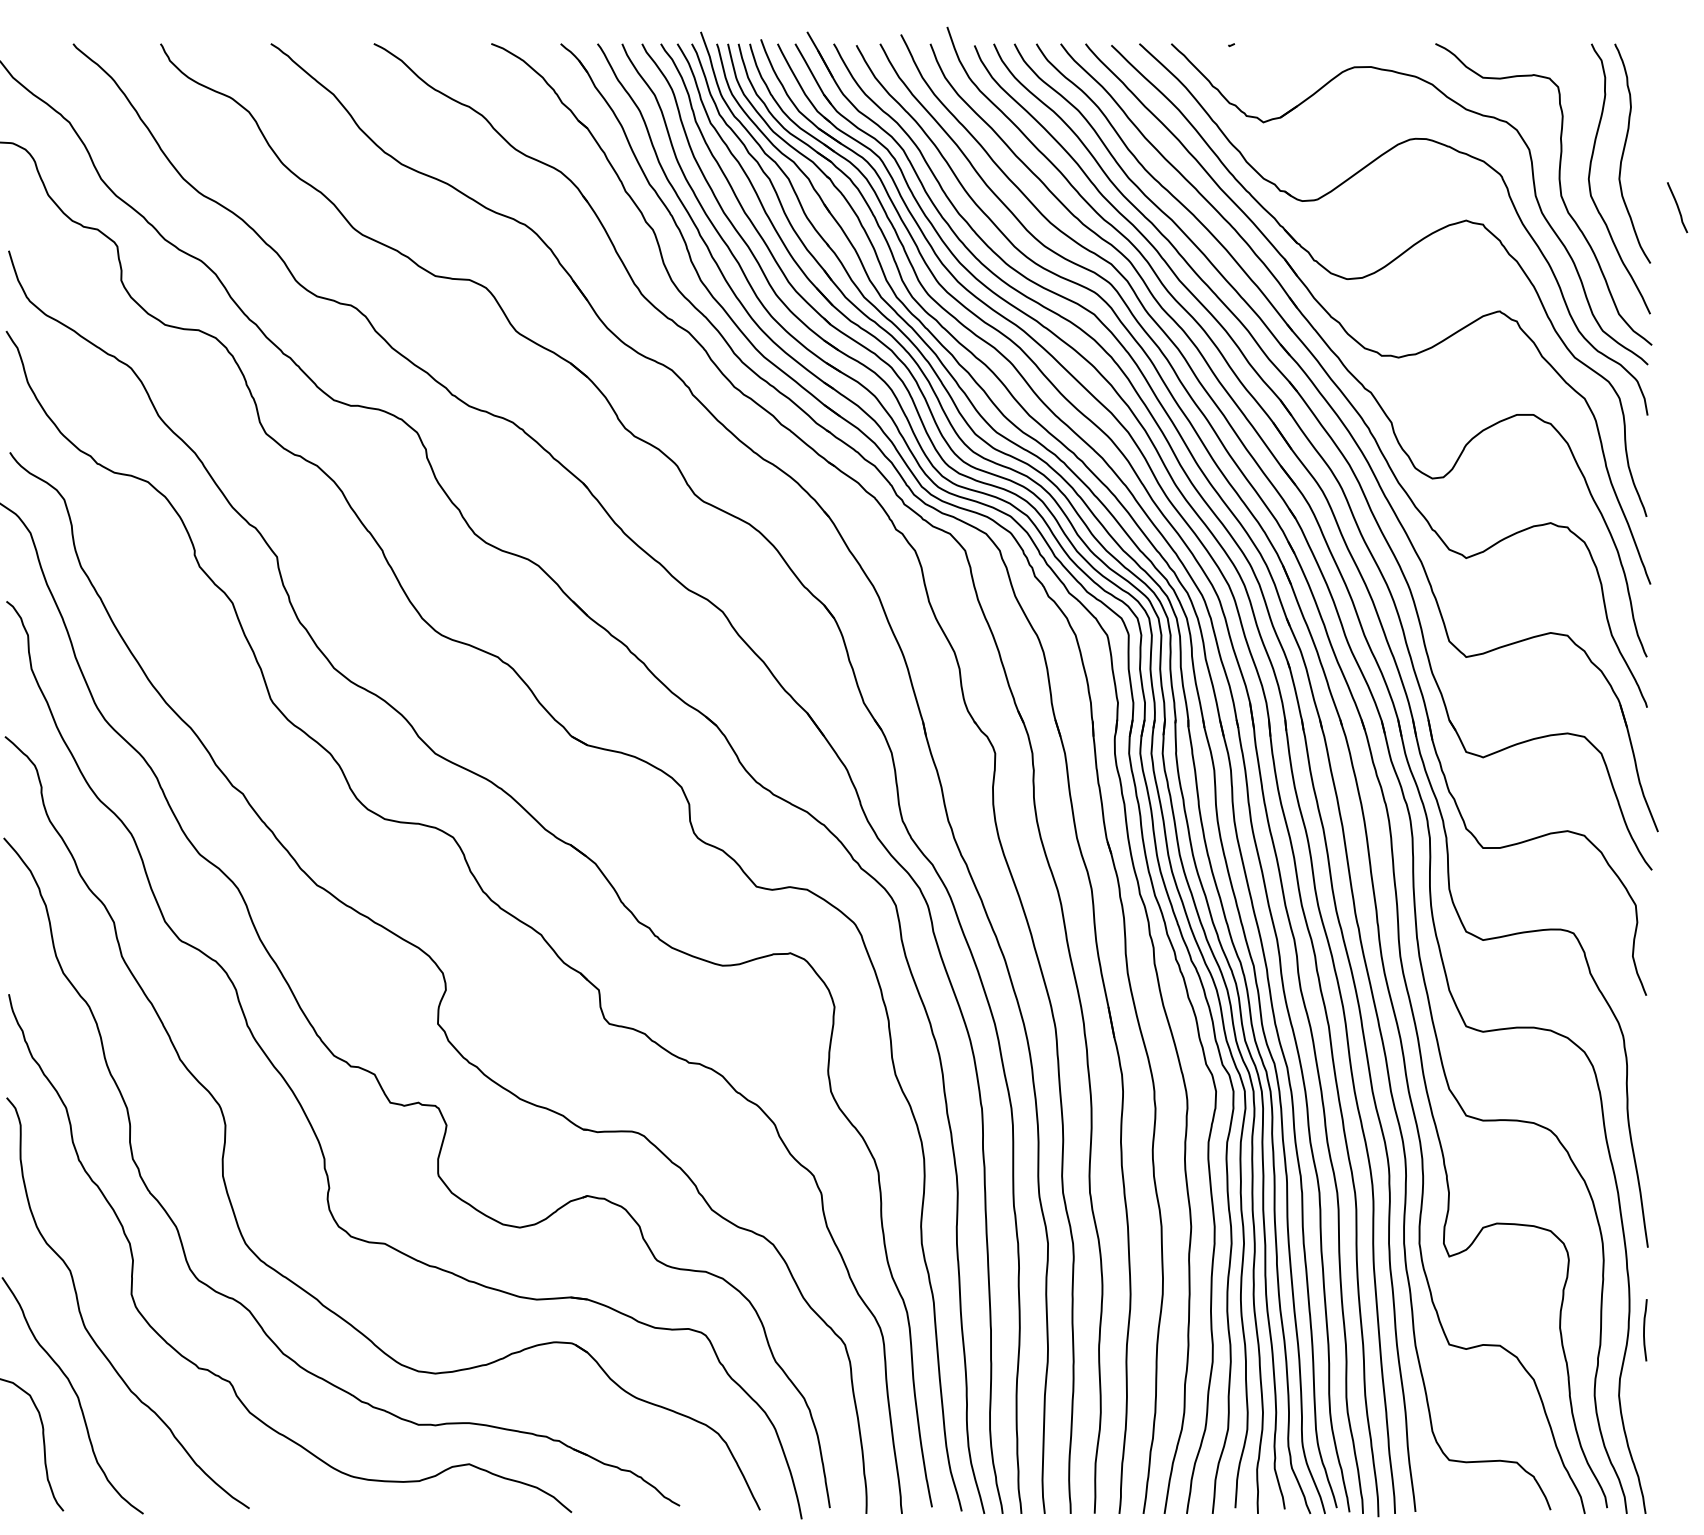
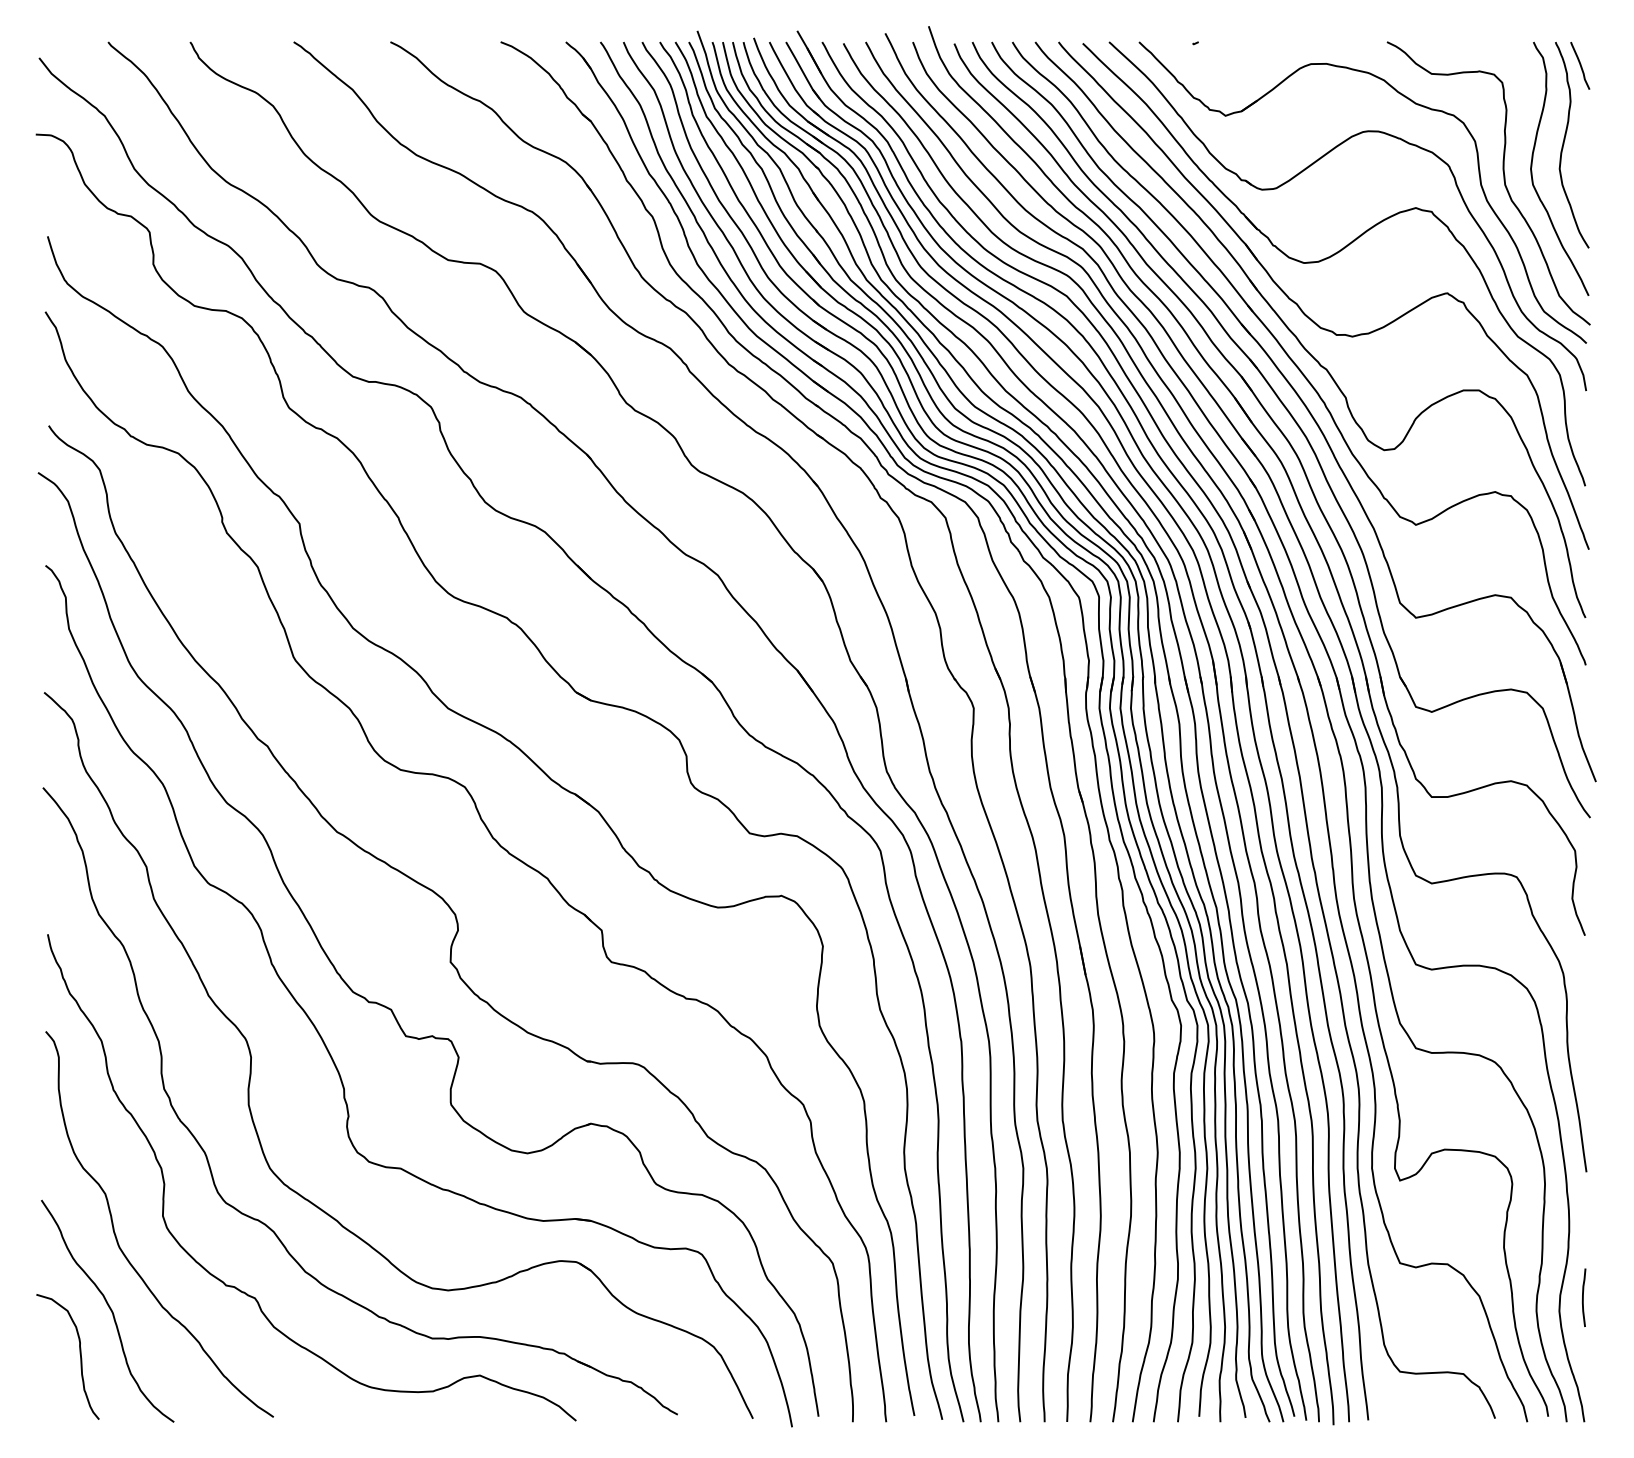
curve: (1677, 207) -> (1580, 65), moved
curve: (1644, 1329) -> (1583, 1297), moved

